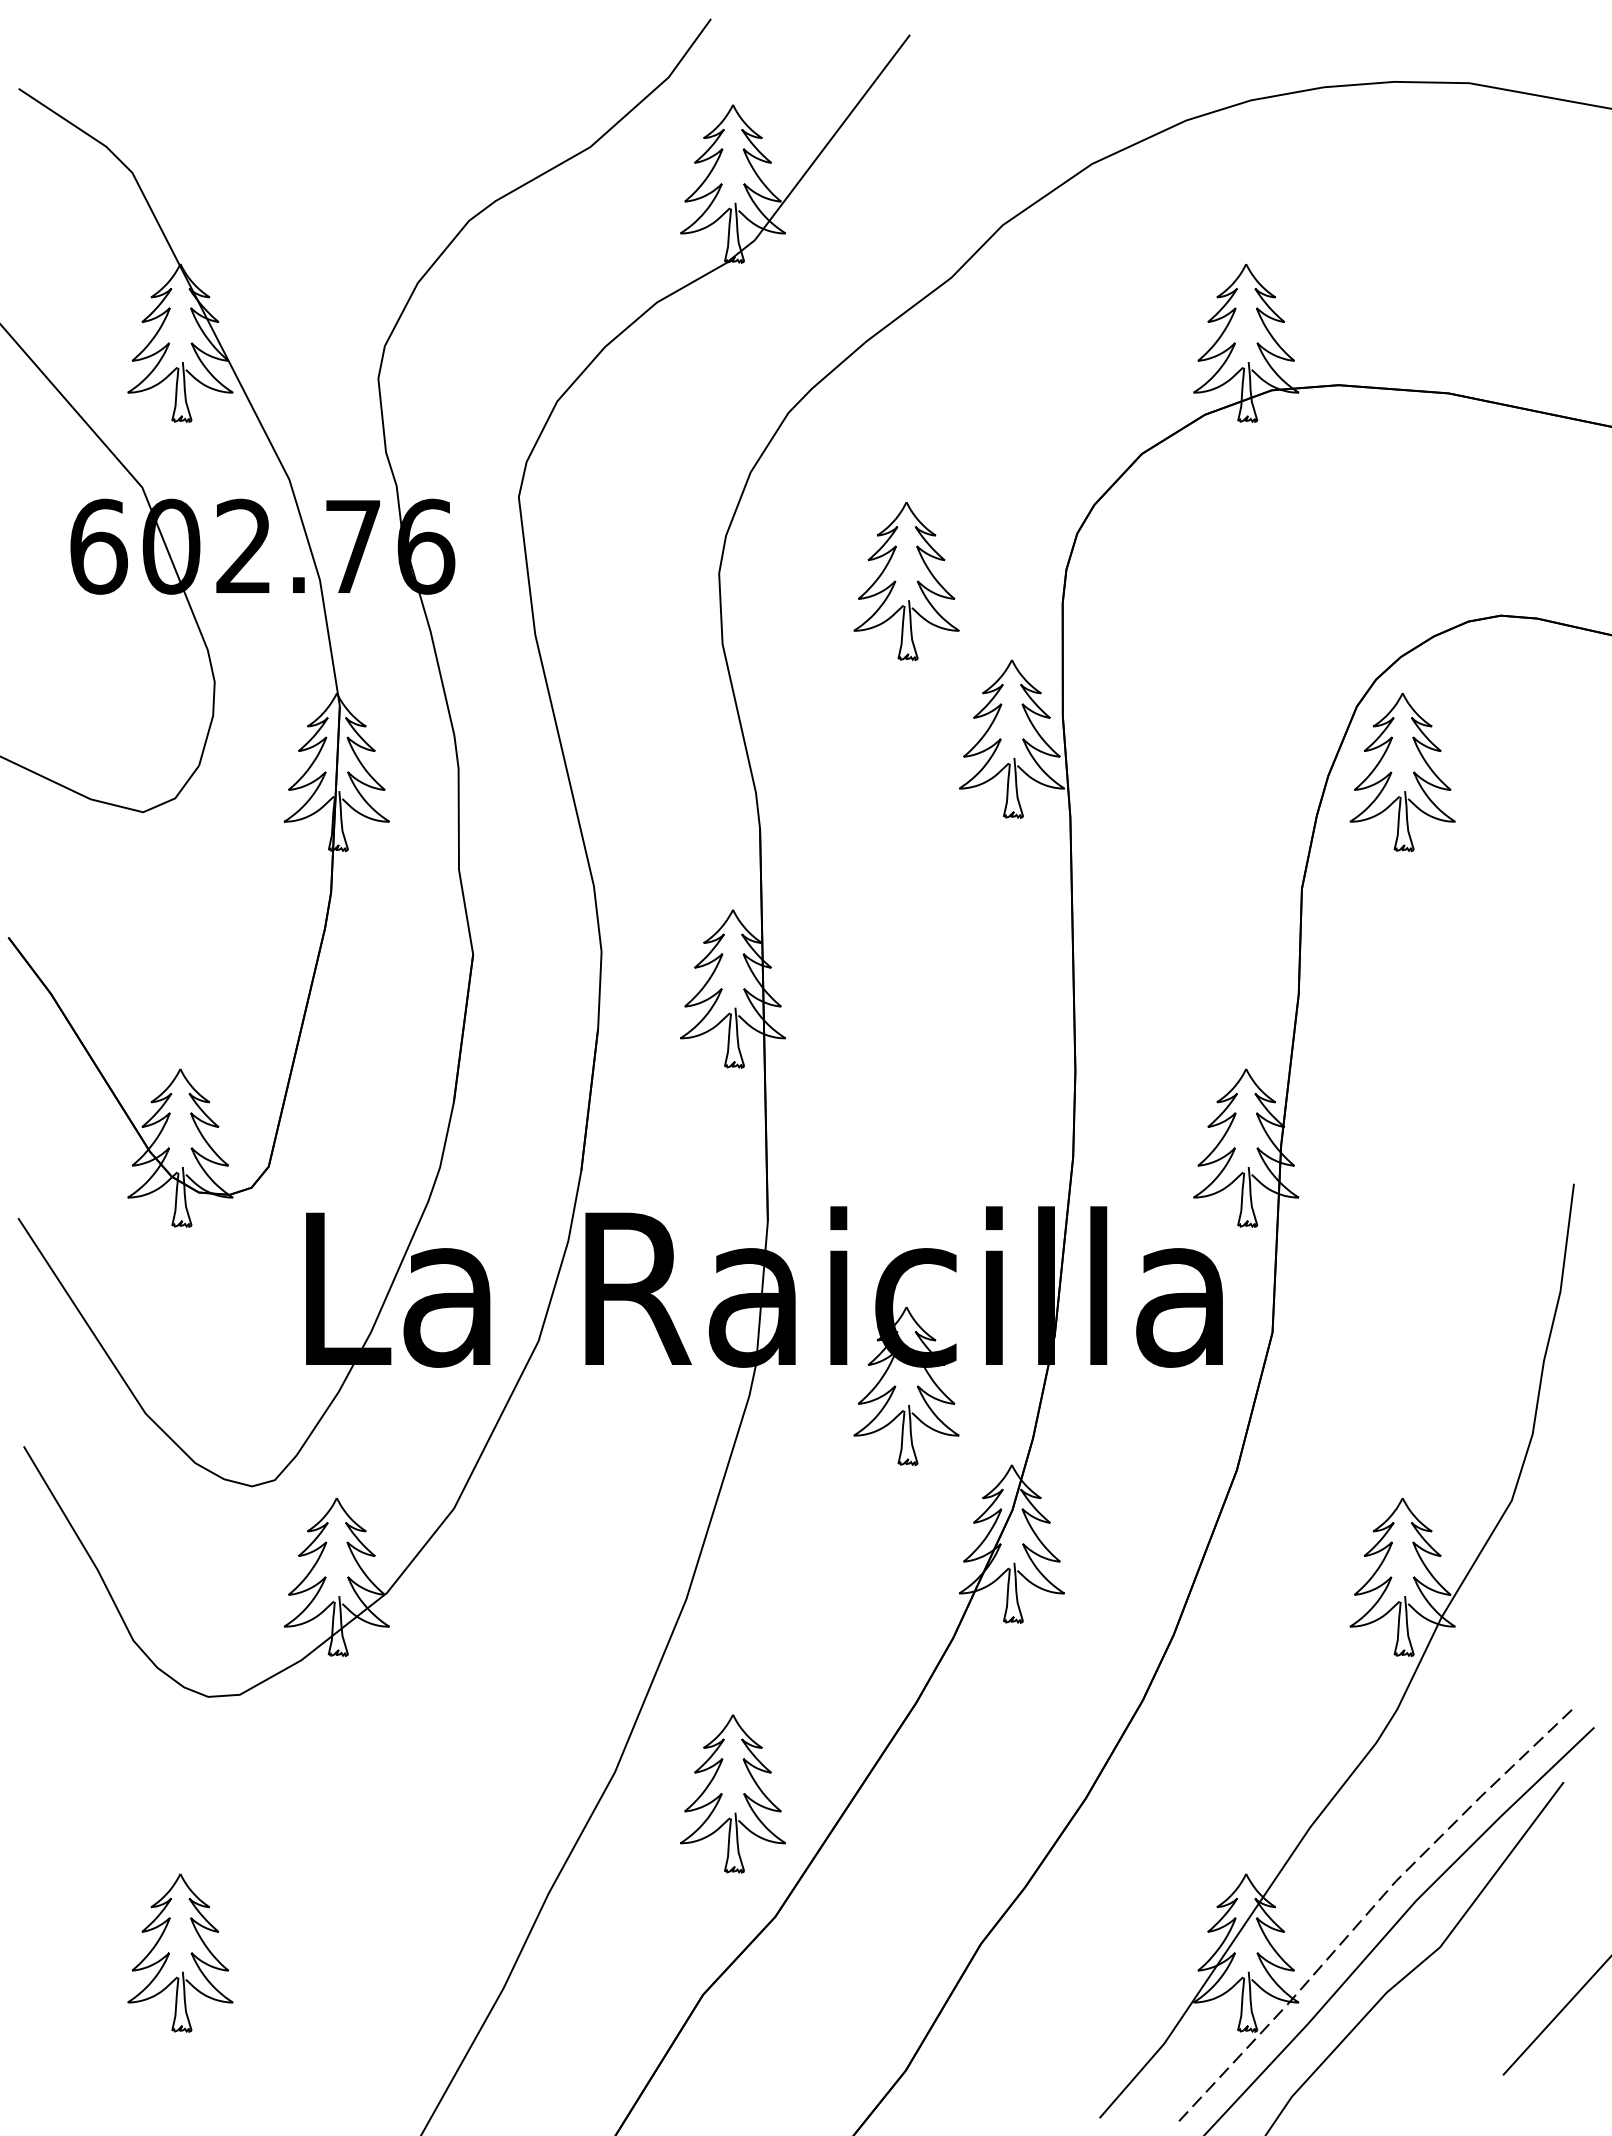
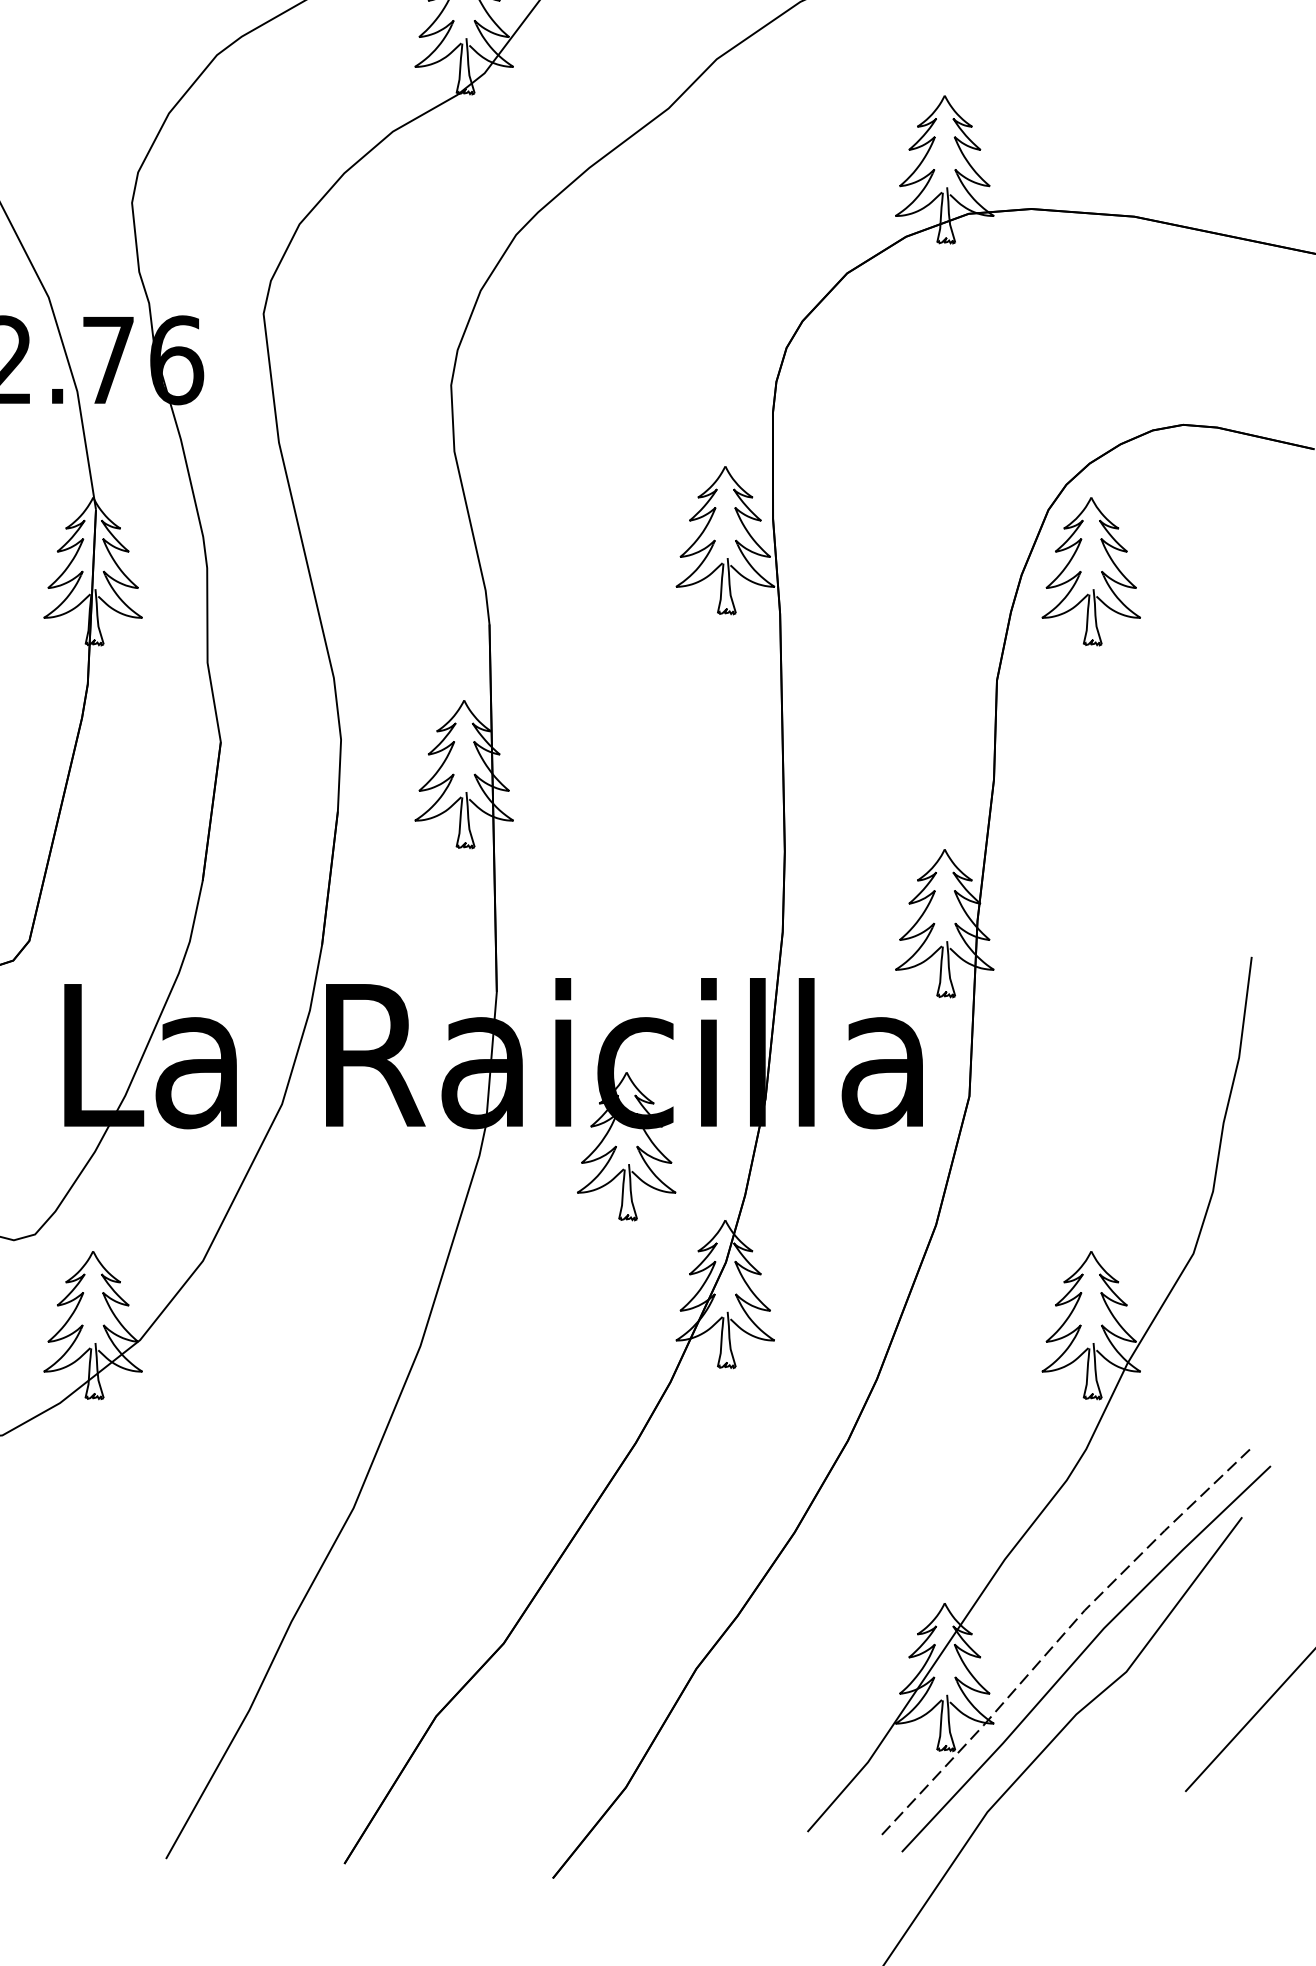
part: (906, 581) -> (626, 392), removed
part: (733, 1793) -> (464, 1527), removed

